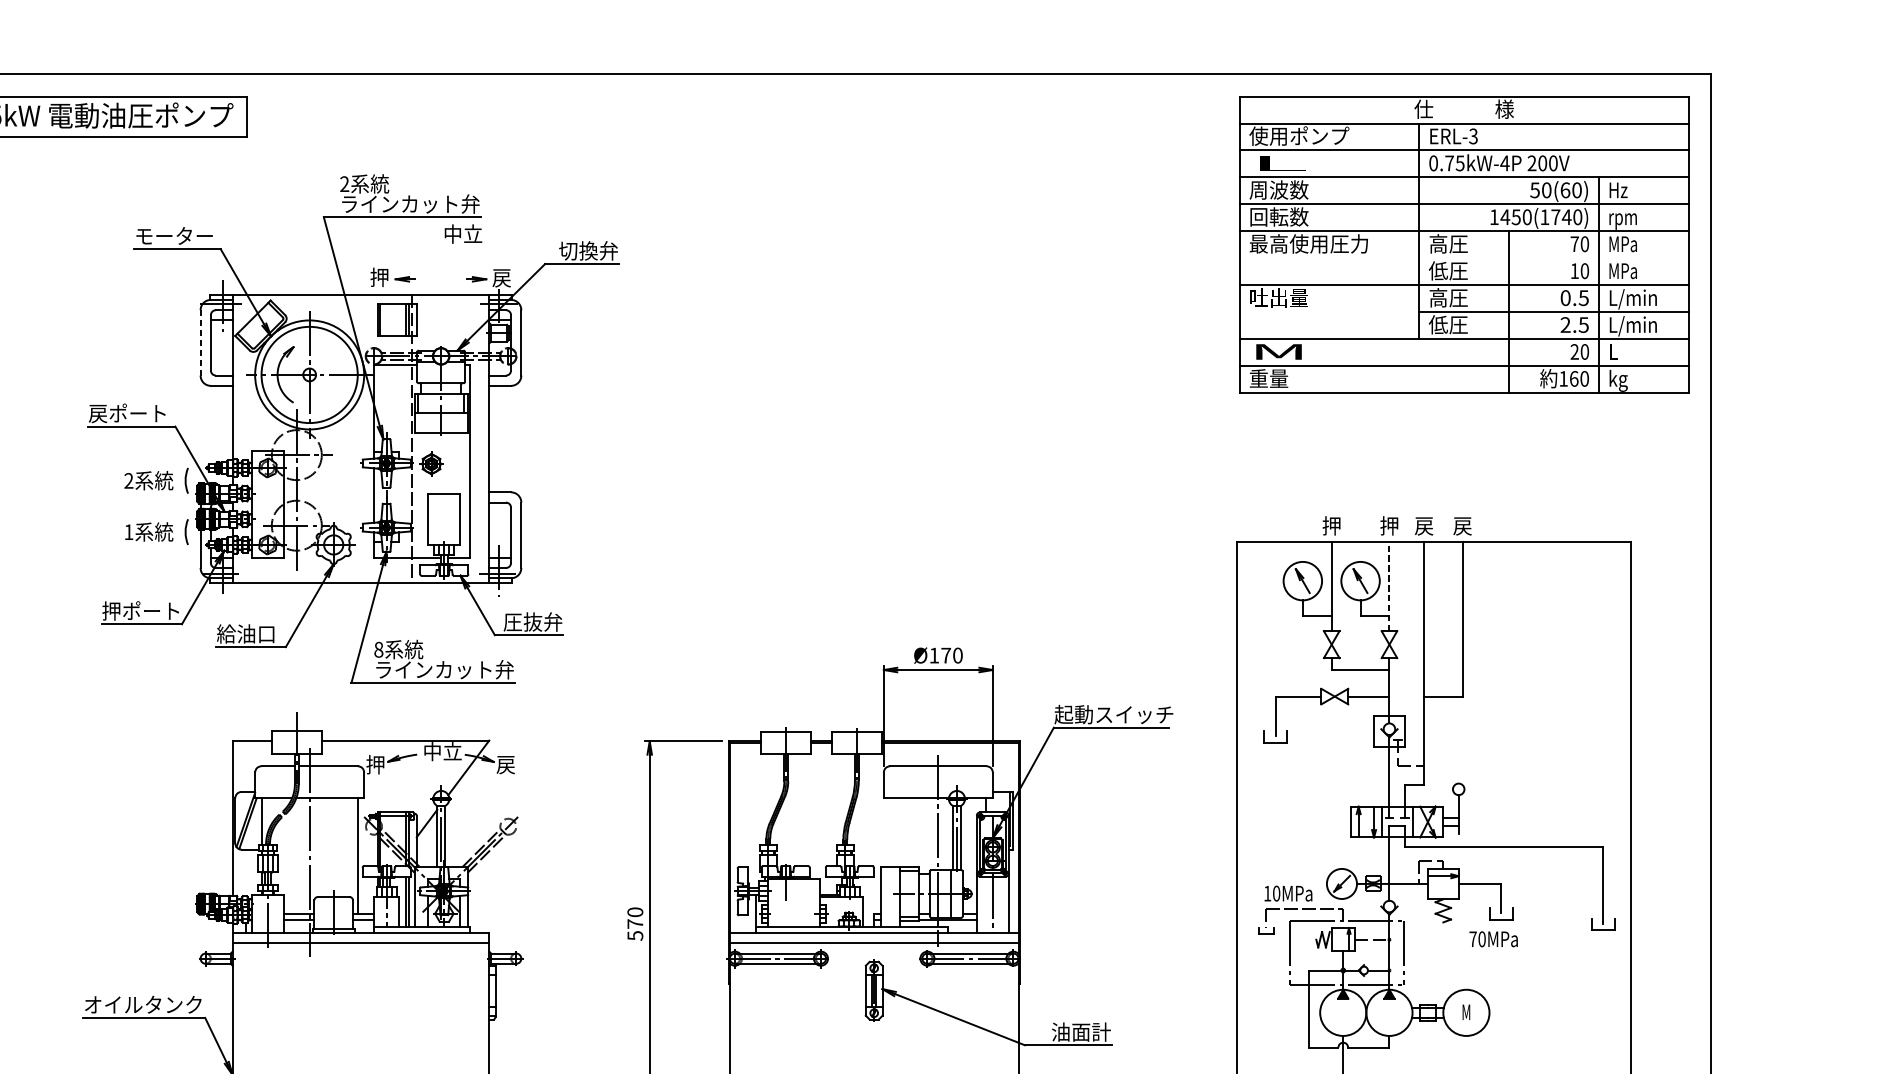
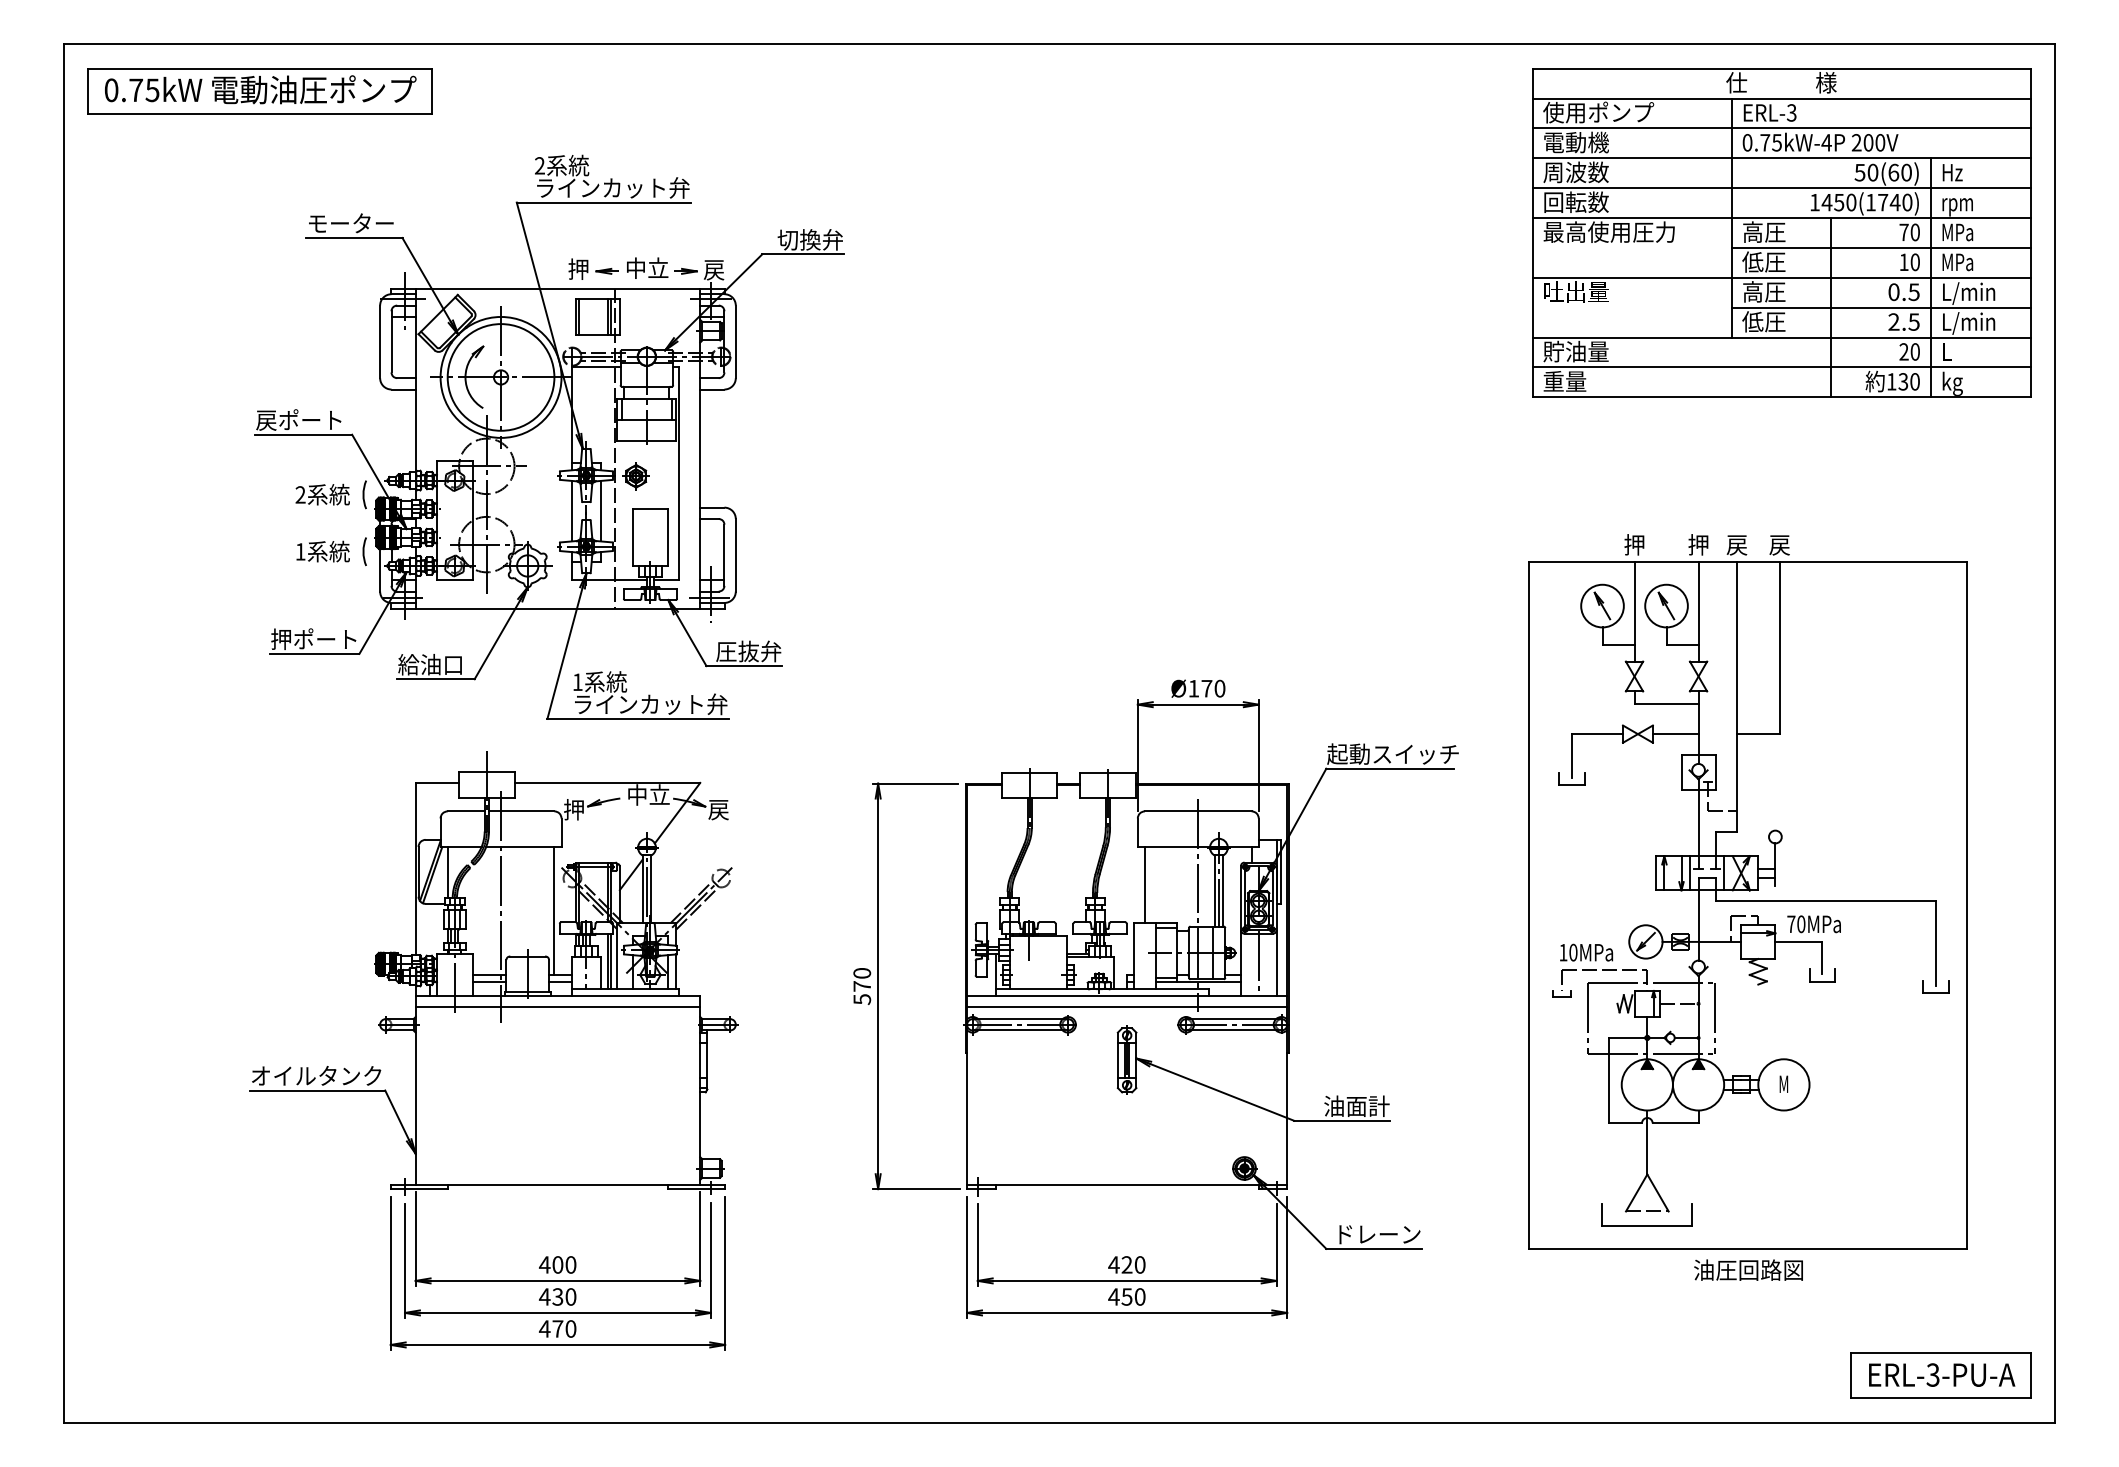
text: (1279, 163) -> (1576, 142), L -> 電動機
text: (463, 233) -> (647, 267), moved
line: (1553, 257) -> (1880, 247), added
line: (200, 343) -> (380, 342), dashed -> solid
text: (1278, 351) -> (1575, 351), M -> 貯油量
text: (1574, 378) -> (1903, 381), 160 -> 130
line: (399, 494) -> (600, 510), added
line: (1389, 586) -> (1698, 611), dashed -> solid
text: (378, 650) -> (577, 682), 8 -> 1
line: (889, 832) -> (1144, 884), added
text: (1493, 939) -> (1813, 924), moved

